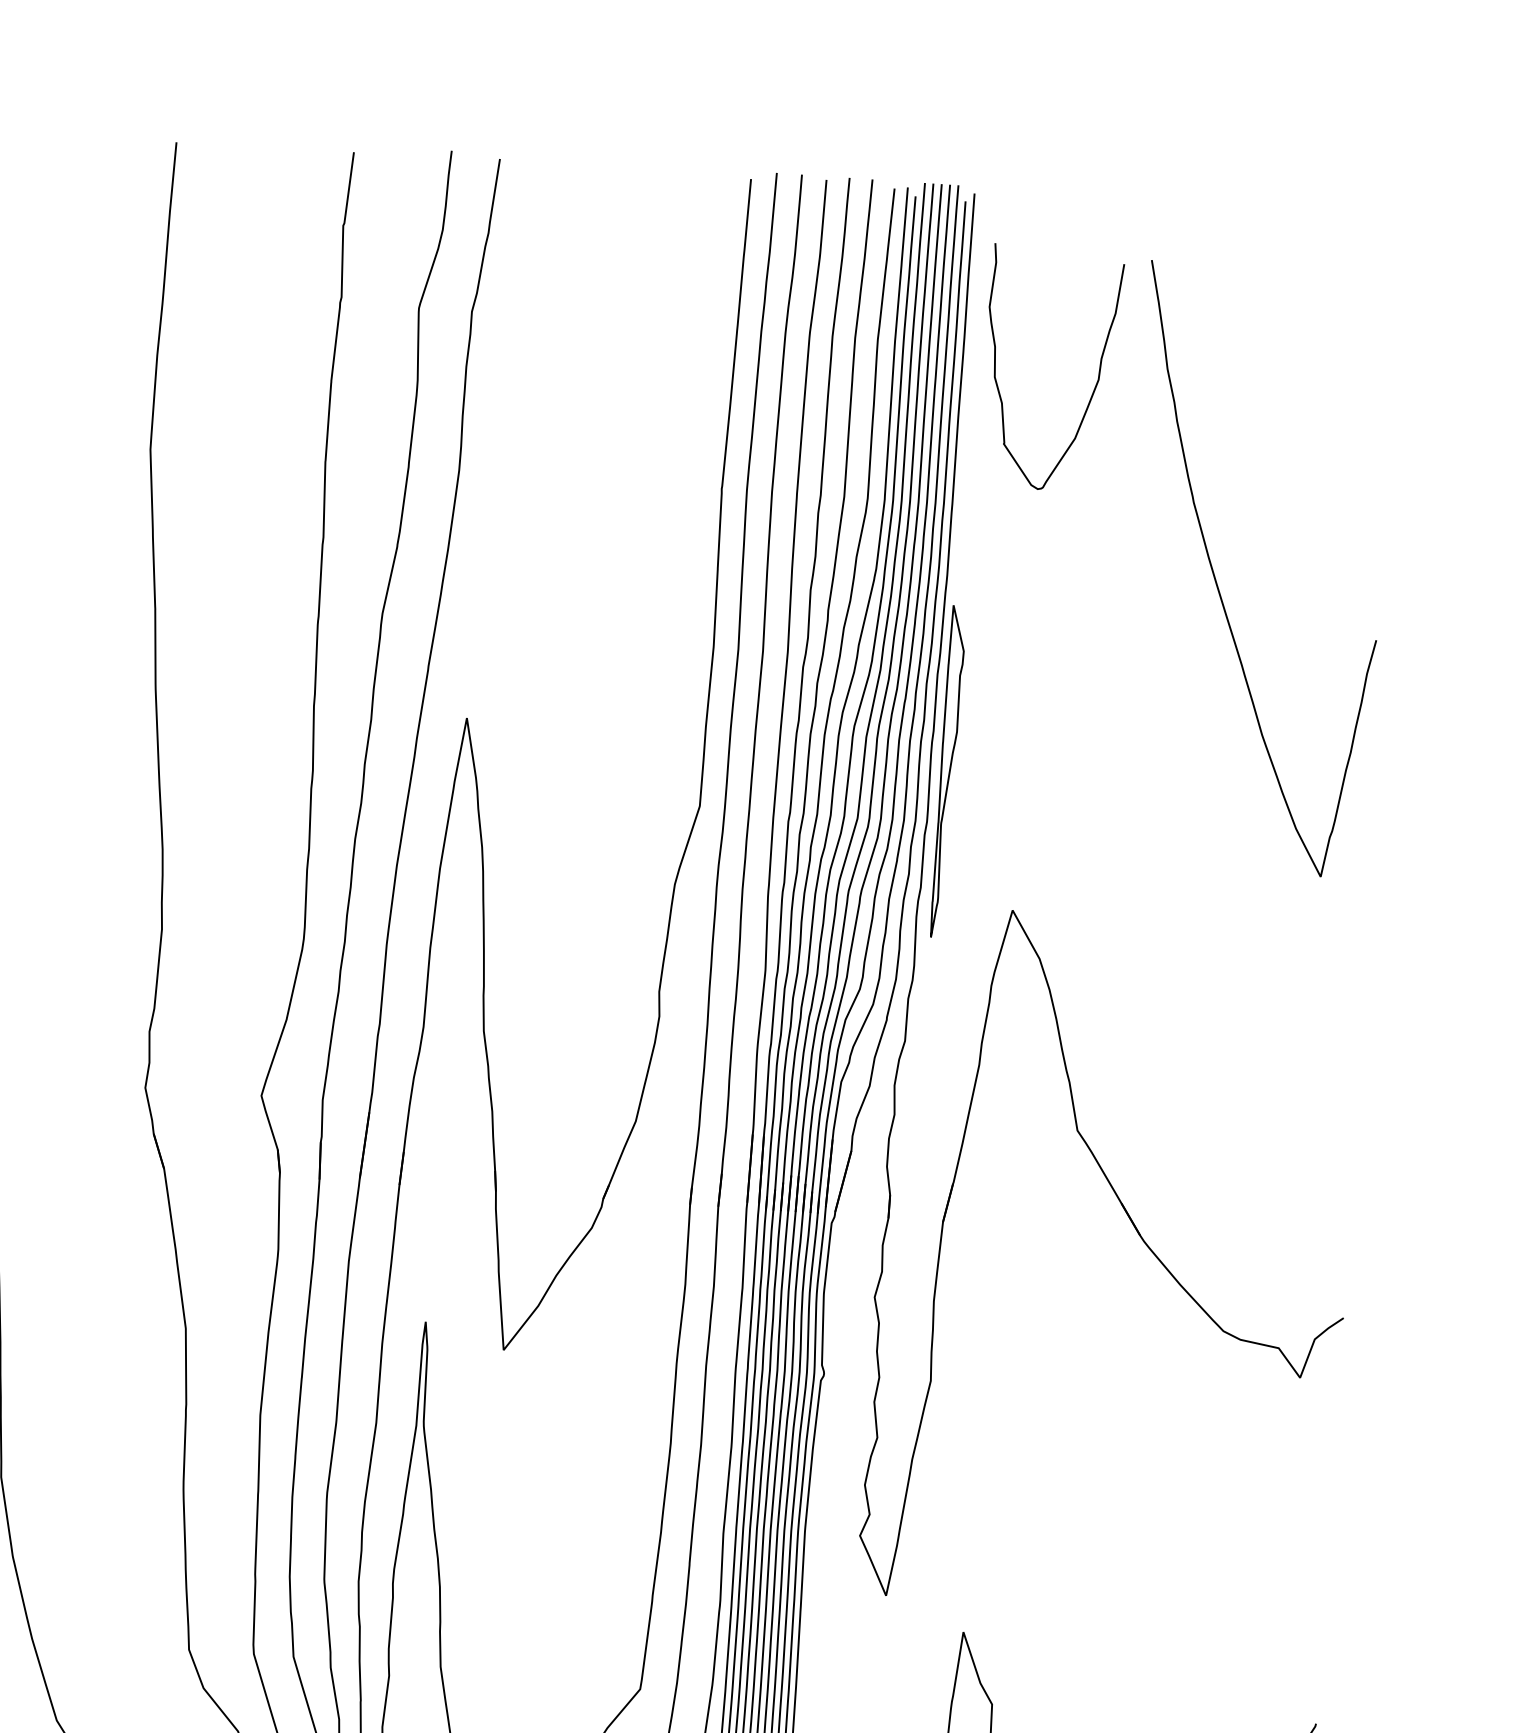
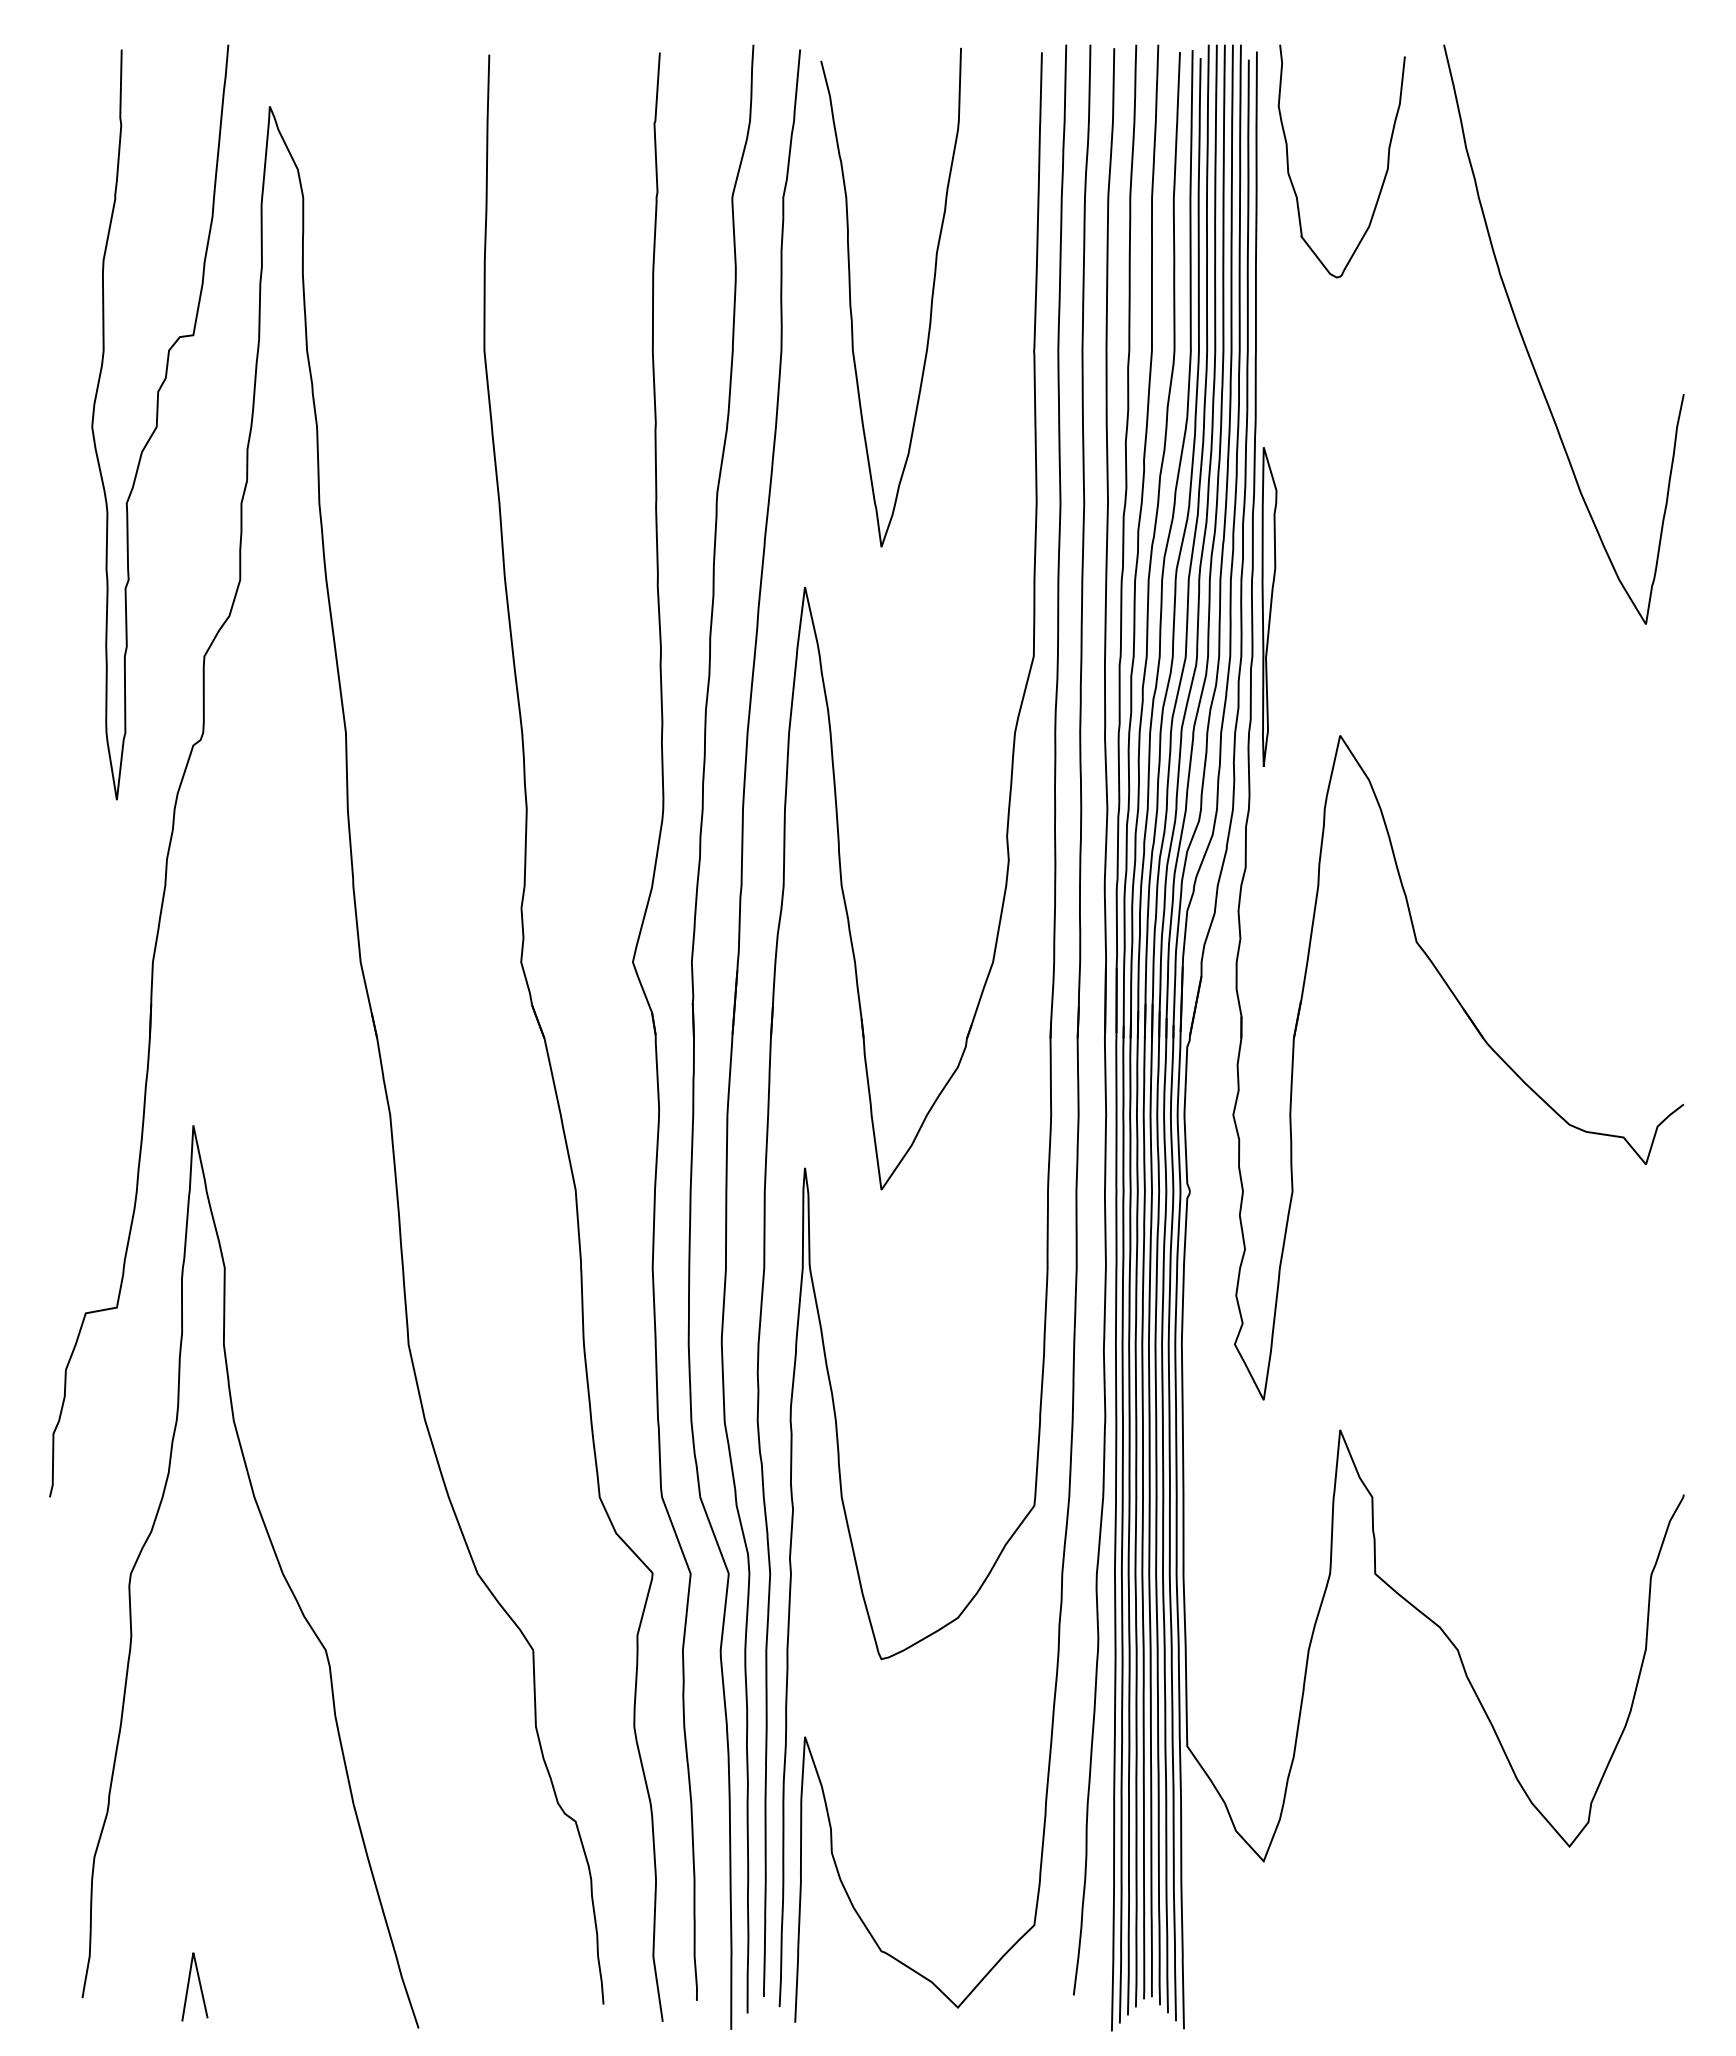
curve: (1094, 386) -> (1384, 175), moved
curve: (535, 422) -> (851, 299), added
curve: (1217, 583) -> (1528, 350), moved

